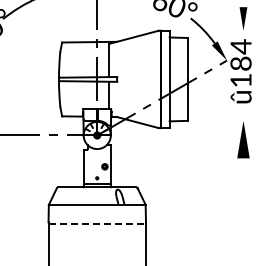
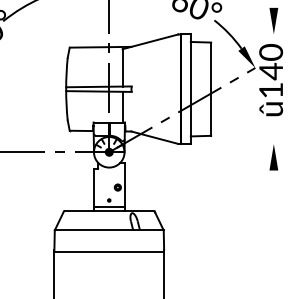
text: (240, 55) -> (270, 62), û184 -> û140
part: (243, 140) -> (273, 157), size x0.62
line: (97, 223) -> (109, 251), dashed -> solid

